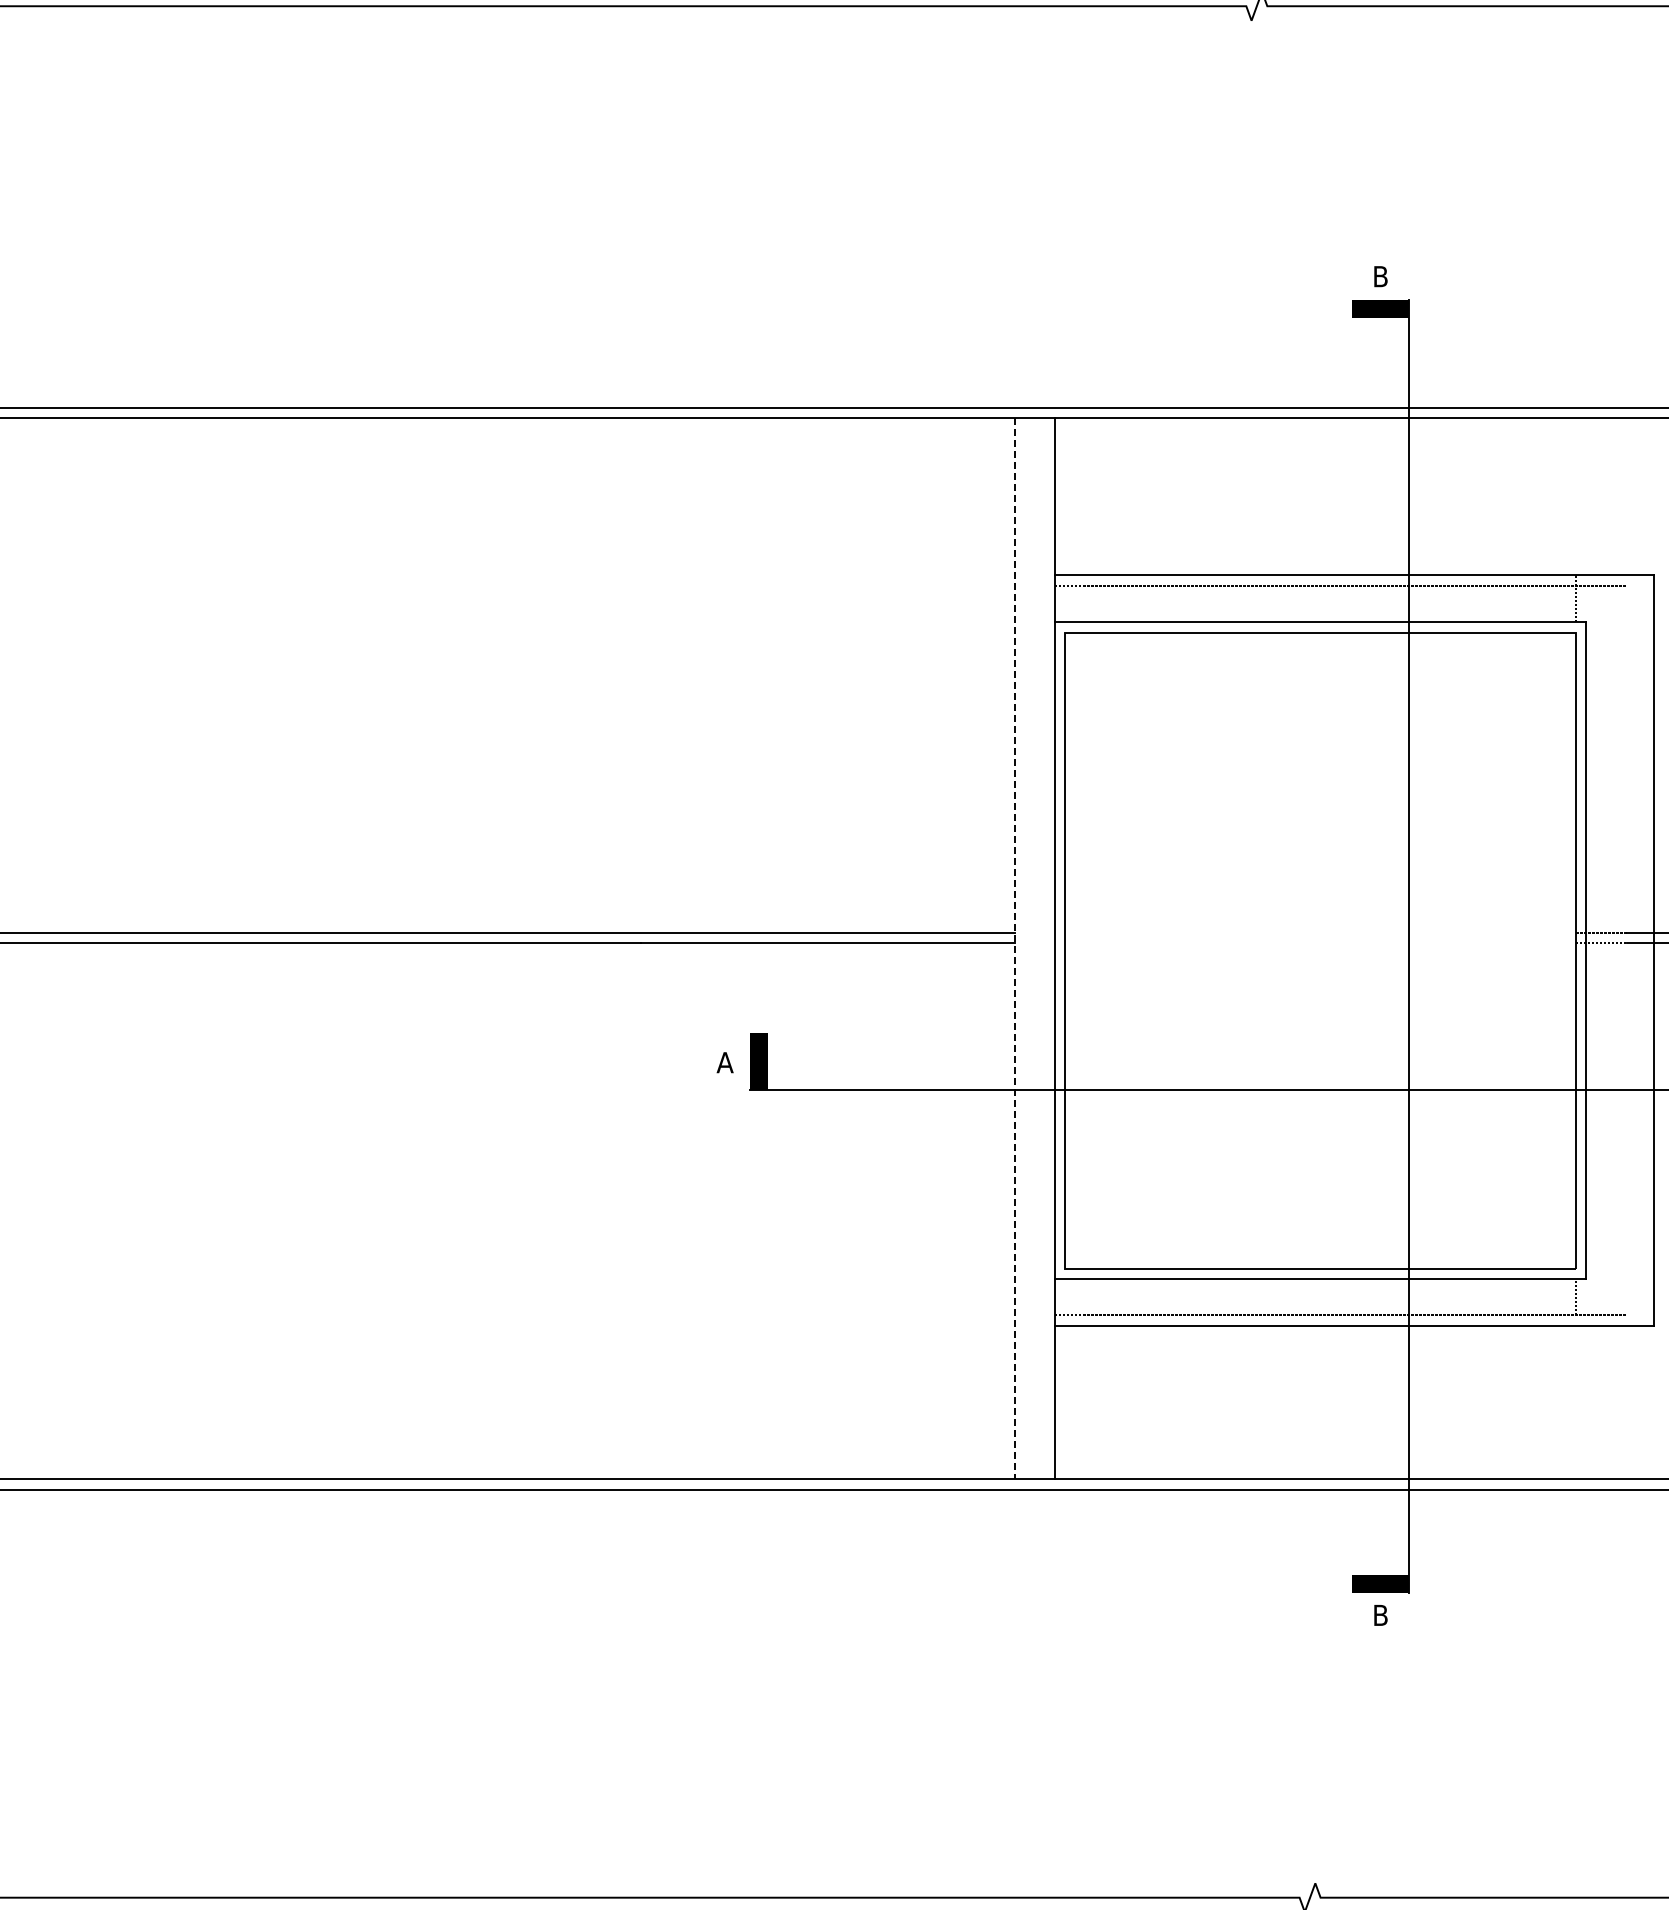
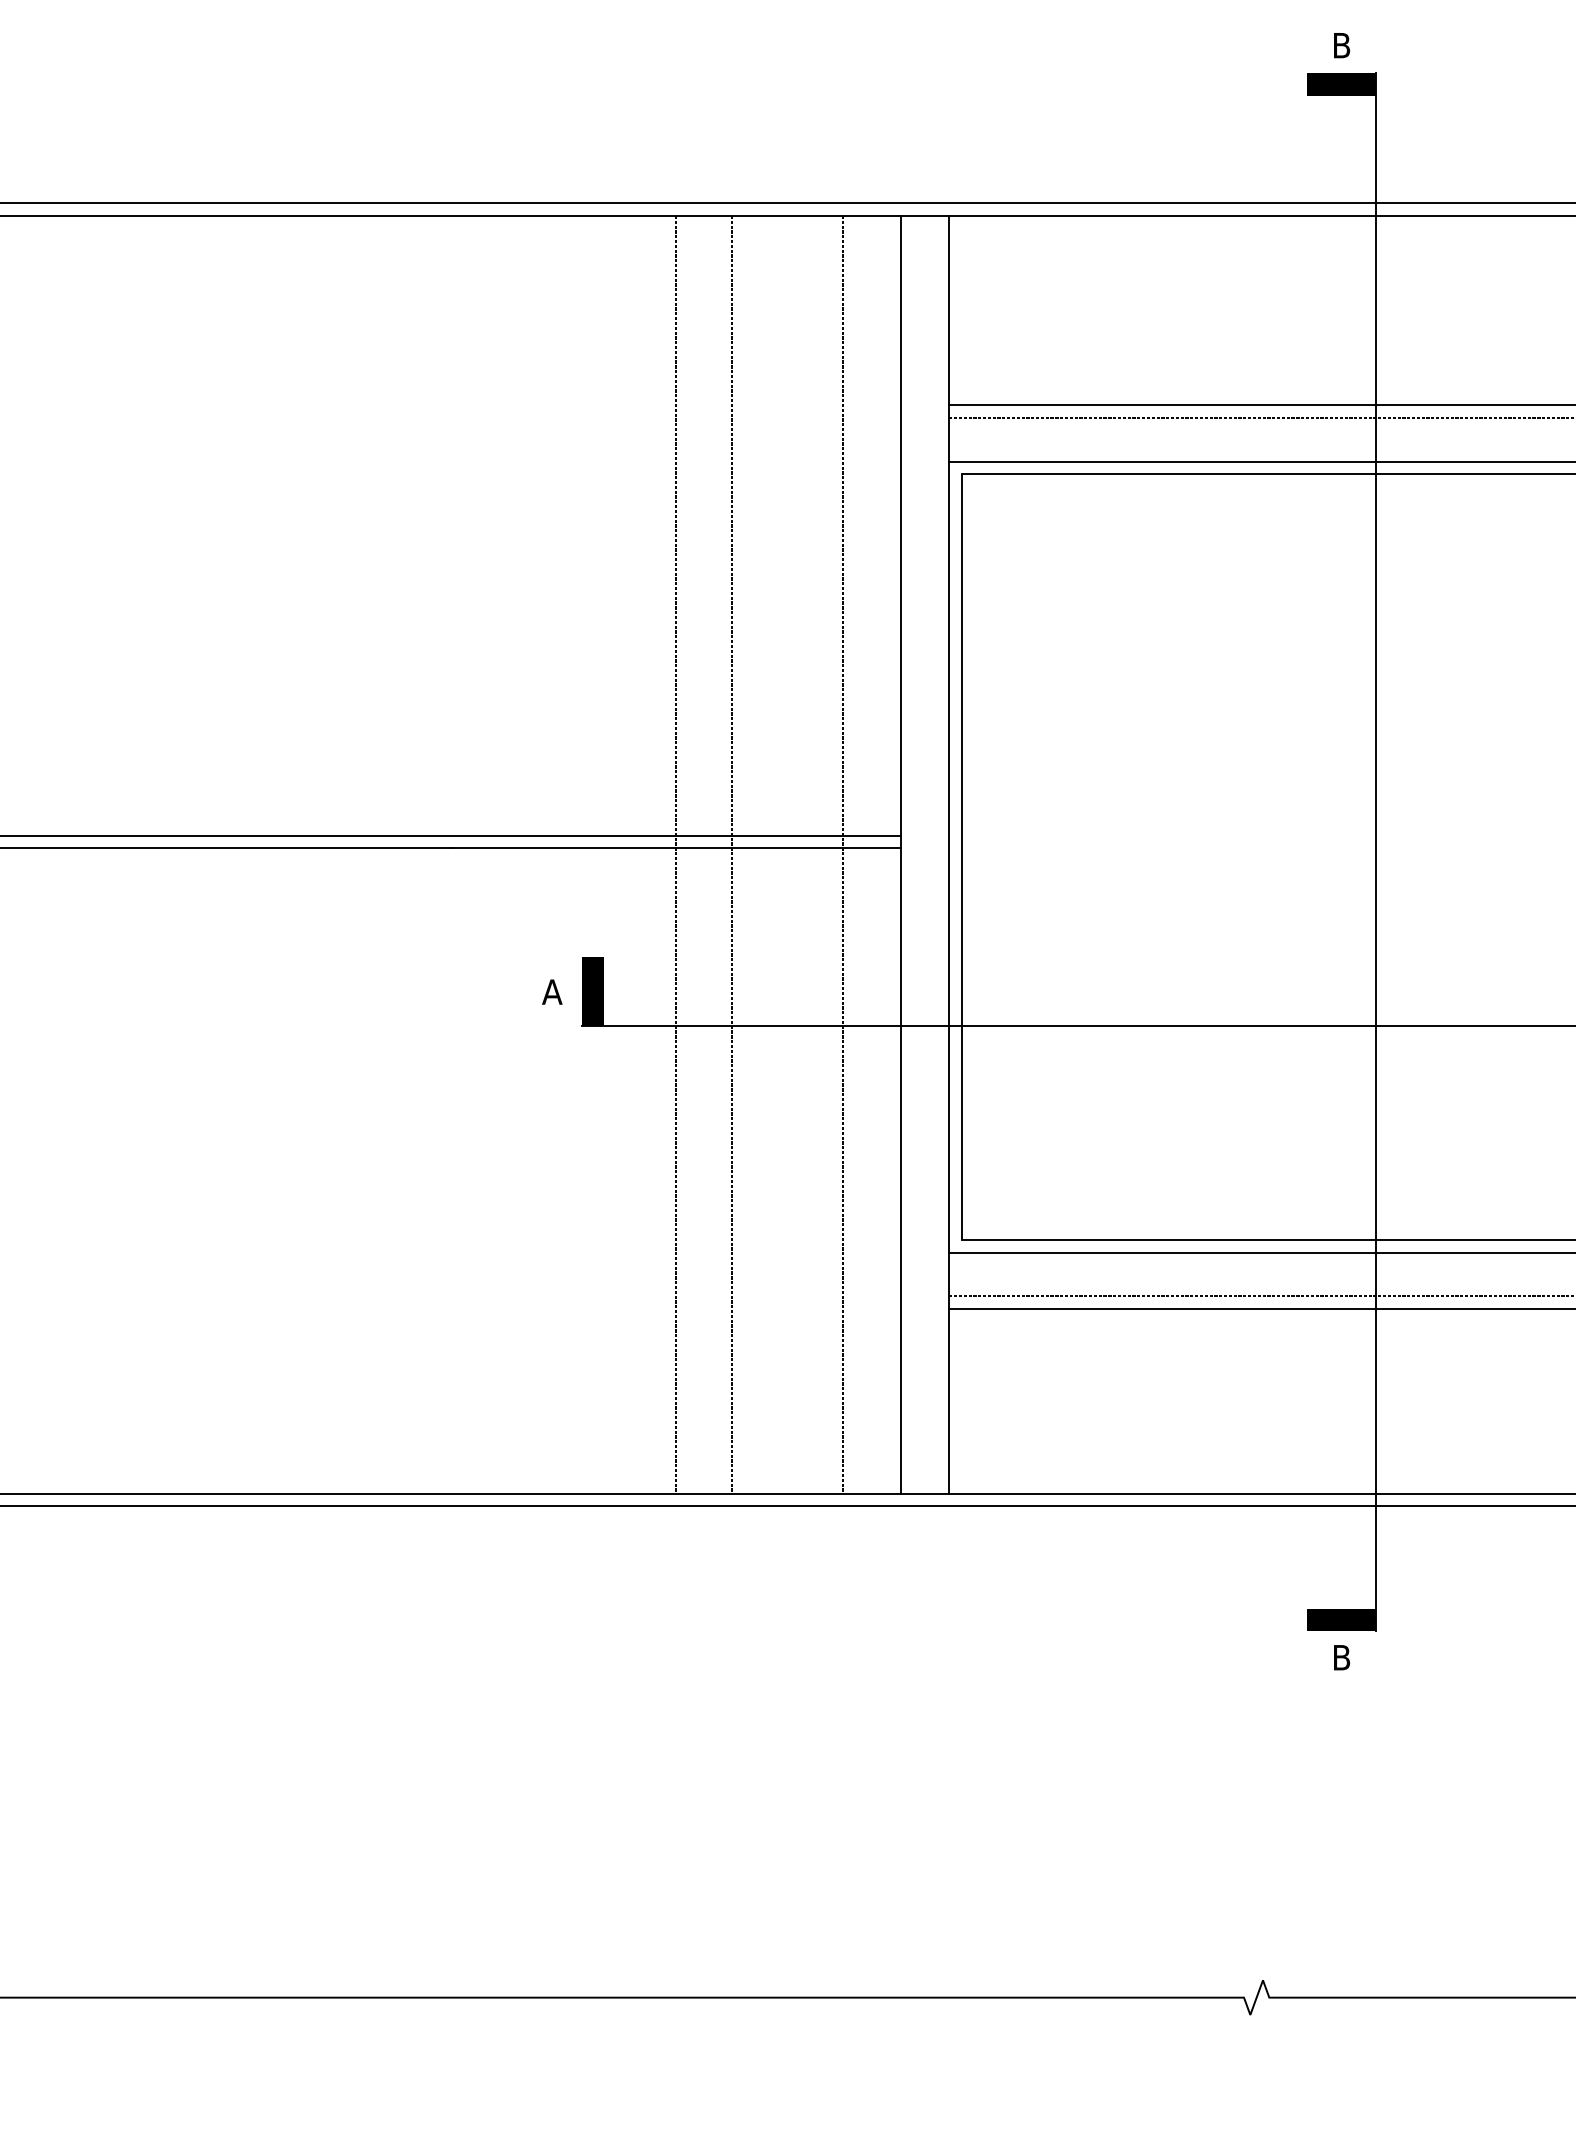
line: (827, 948) -> (675, 854), added
line: (874, 948) -> (732, 854), added
line: (966, 948) -> (842, 854), added
line: (1014, 948) -> (900, 854), dashed -> solid

